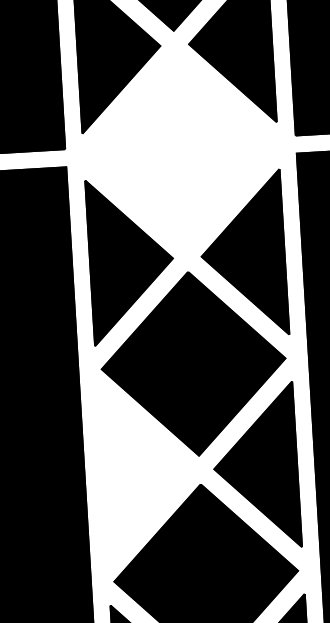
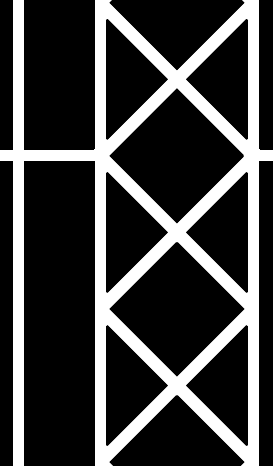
part: (180, 150) -> (176, 155), added
part: (143, 473) -> (136, 385), added

